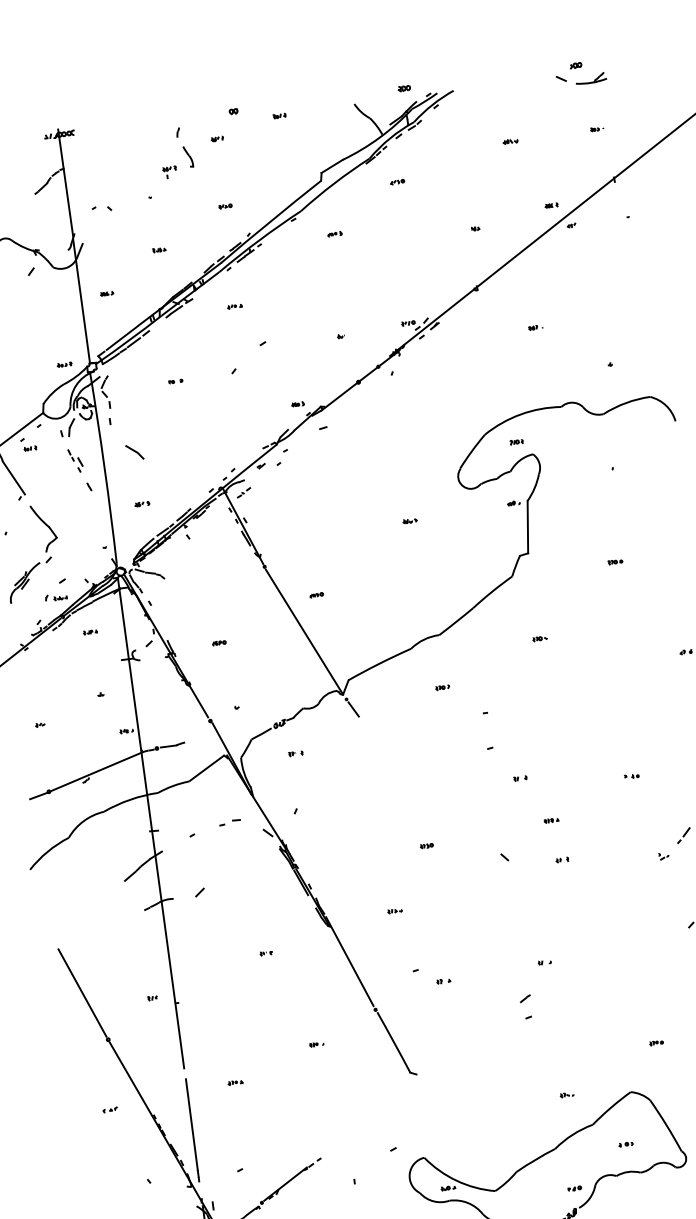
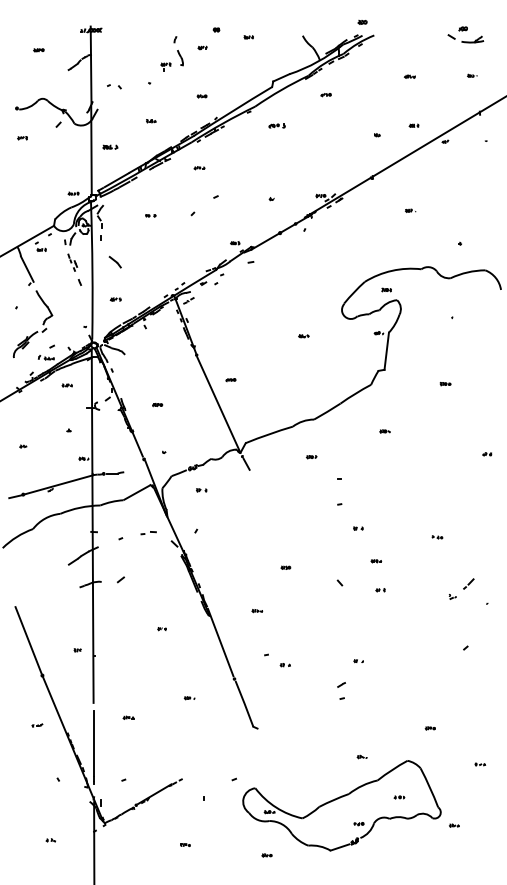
part: (404, 87) -> (362, 21), moved
part: (550, 205) -> (413, 125), moved
part: (334, 234) -> (276, 126), size x1.6
part: (106, 294) -> (109, 147), size x1.6

